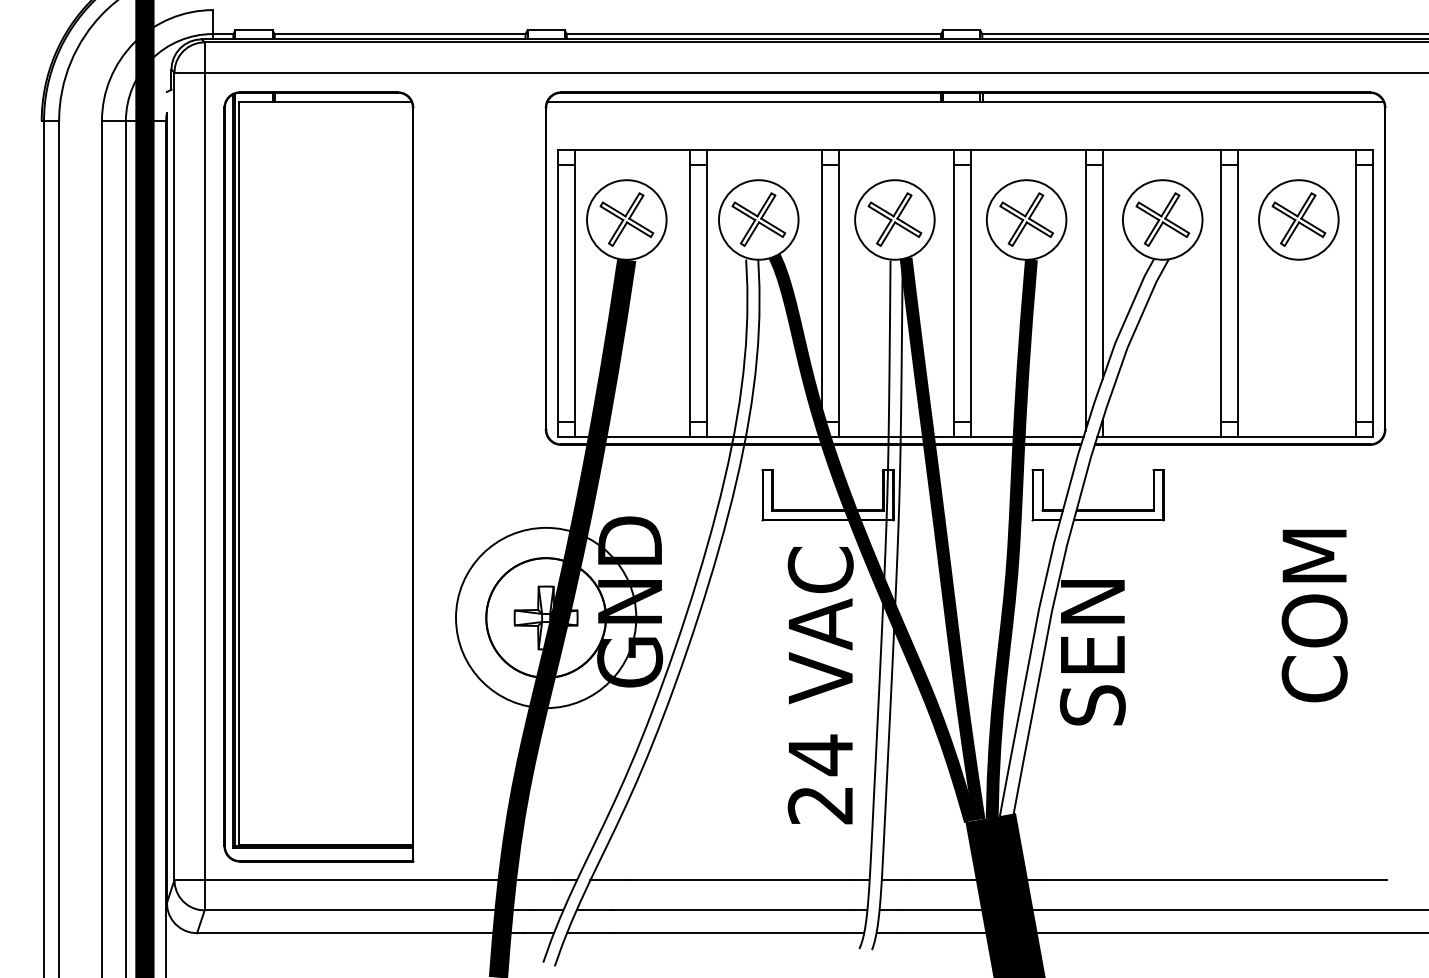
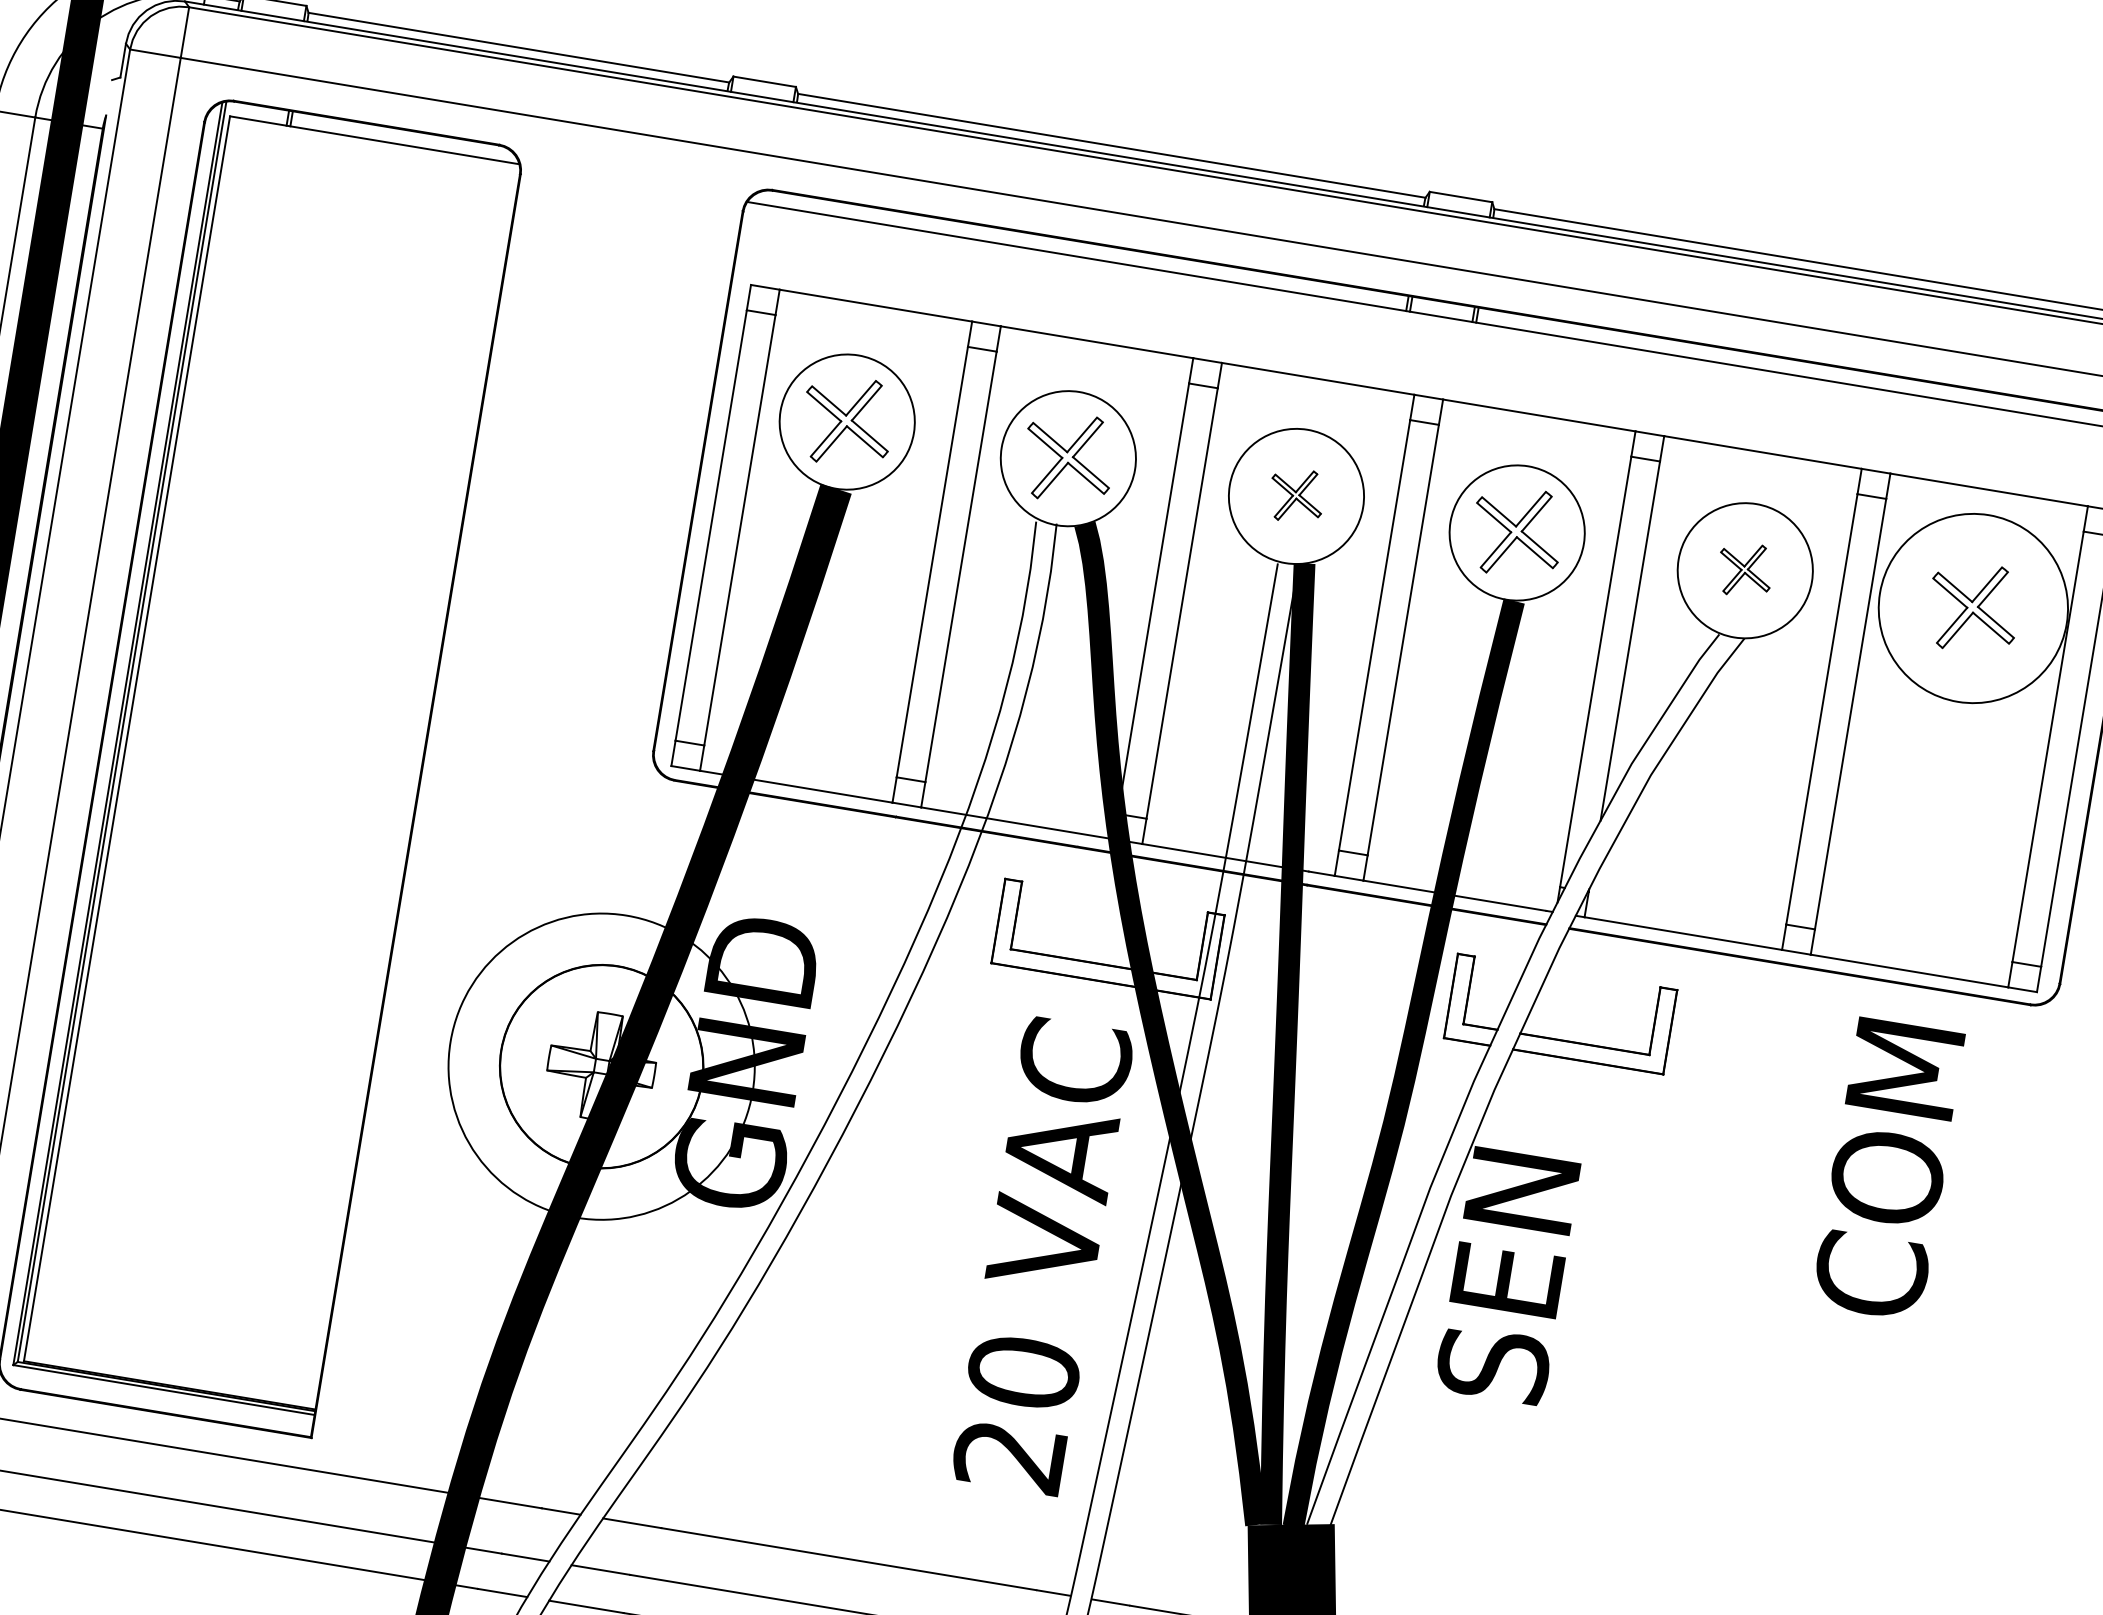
part: (894, 219) -> (1295, 495), size x0.6
part: (1162, 219) -> (1745, 569), size x0.6
circle: (1298, 219) -> (1972, 607), size x1.4
text: (1314, 615) -> (1888, 1168), moved
text: (820, 755) -> (1023, 1373), 24 -> 20

